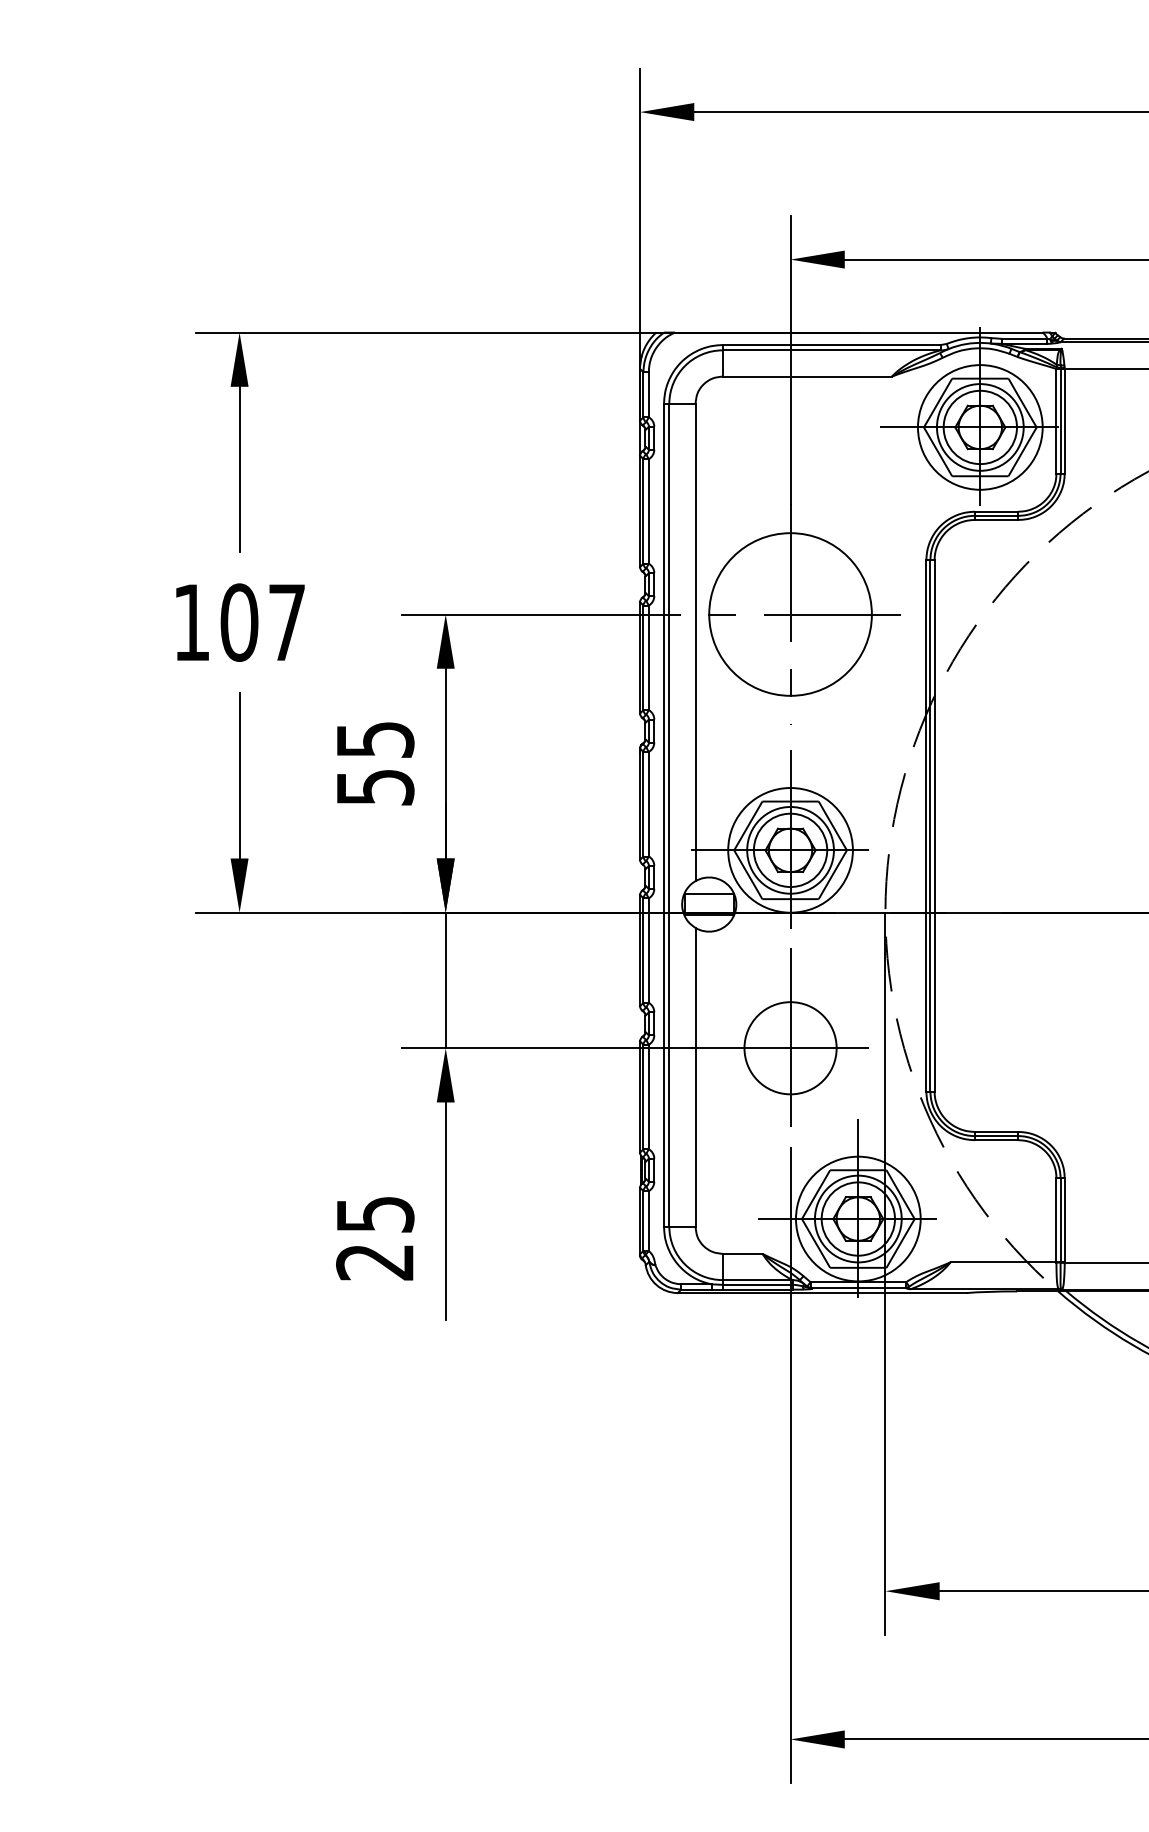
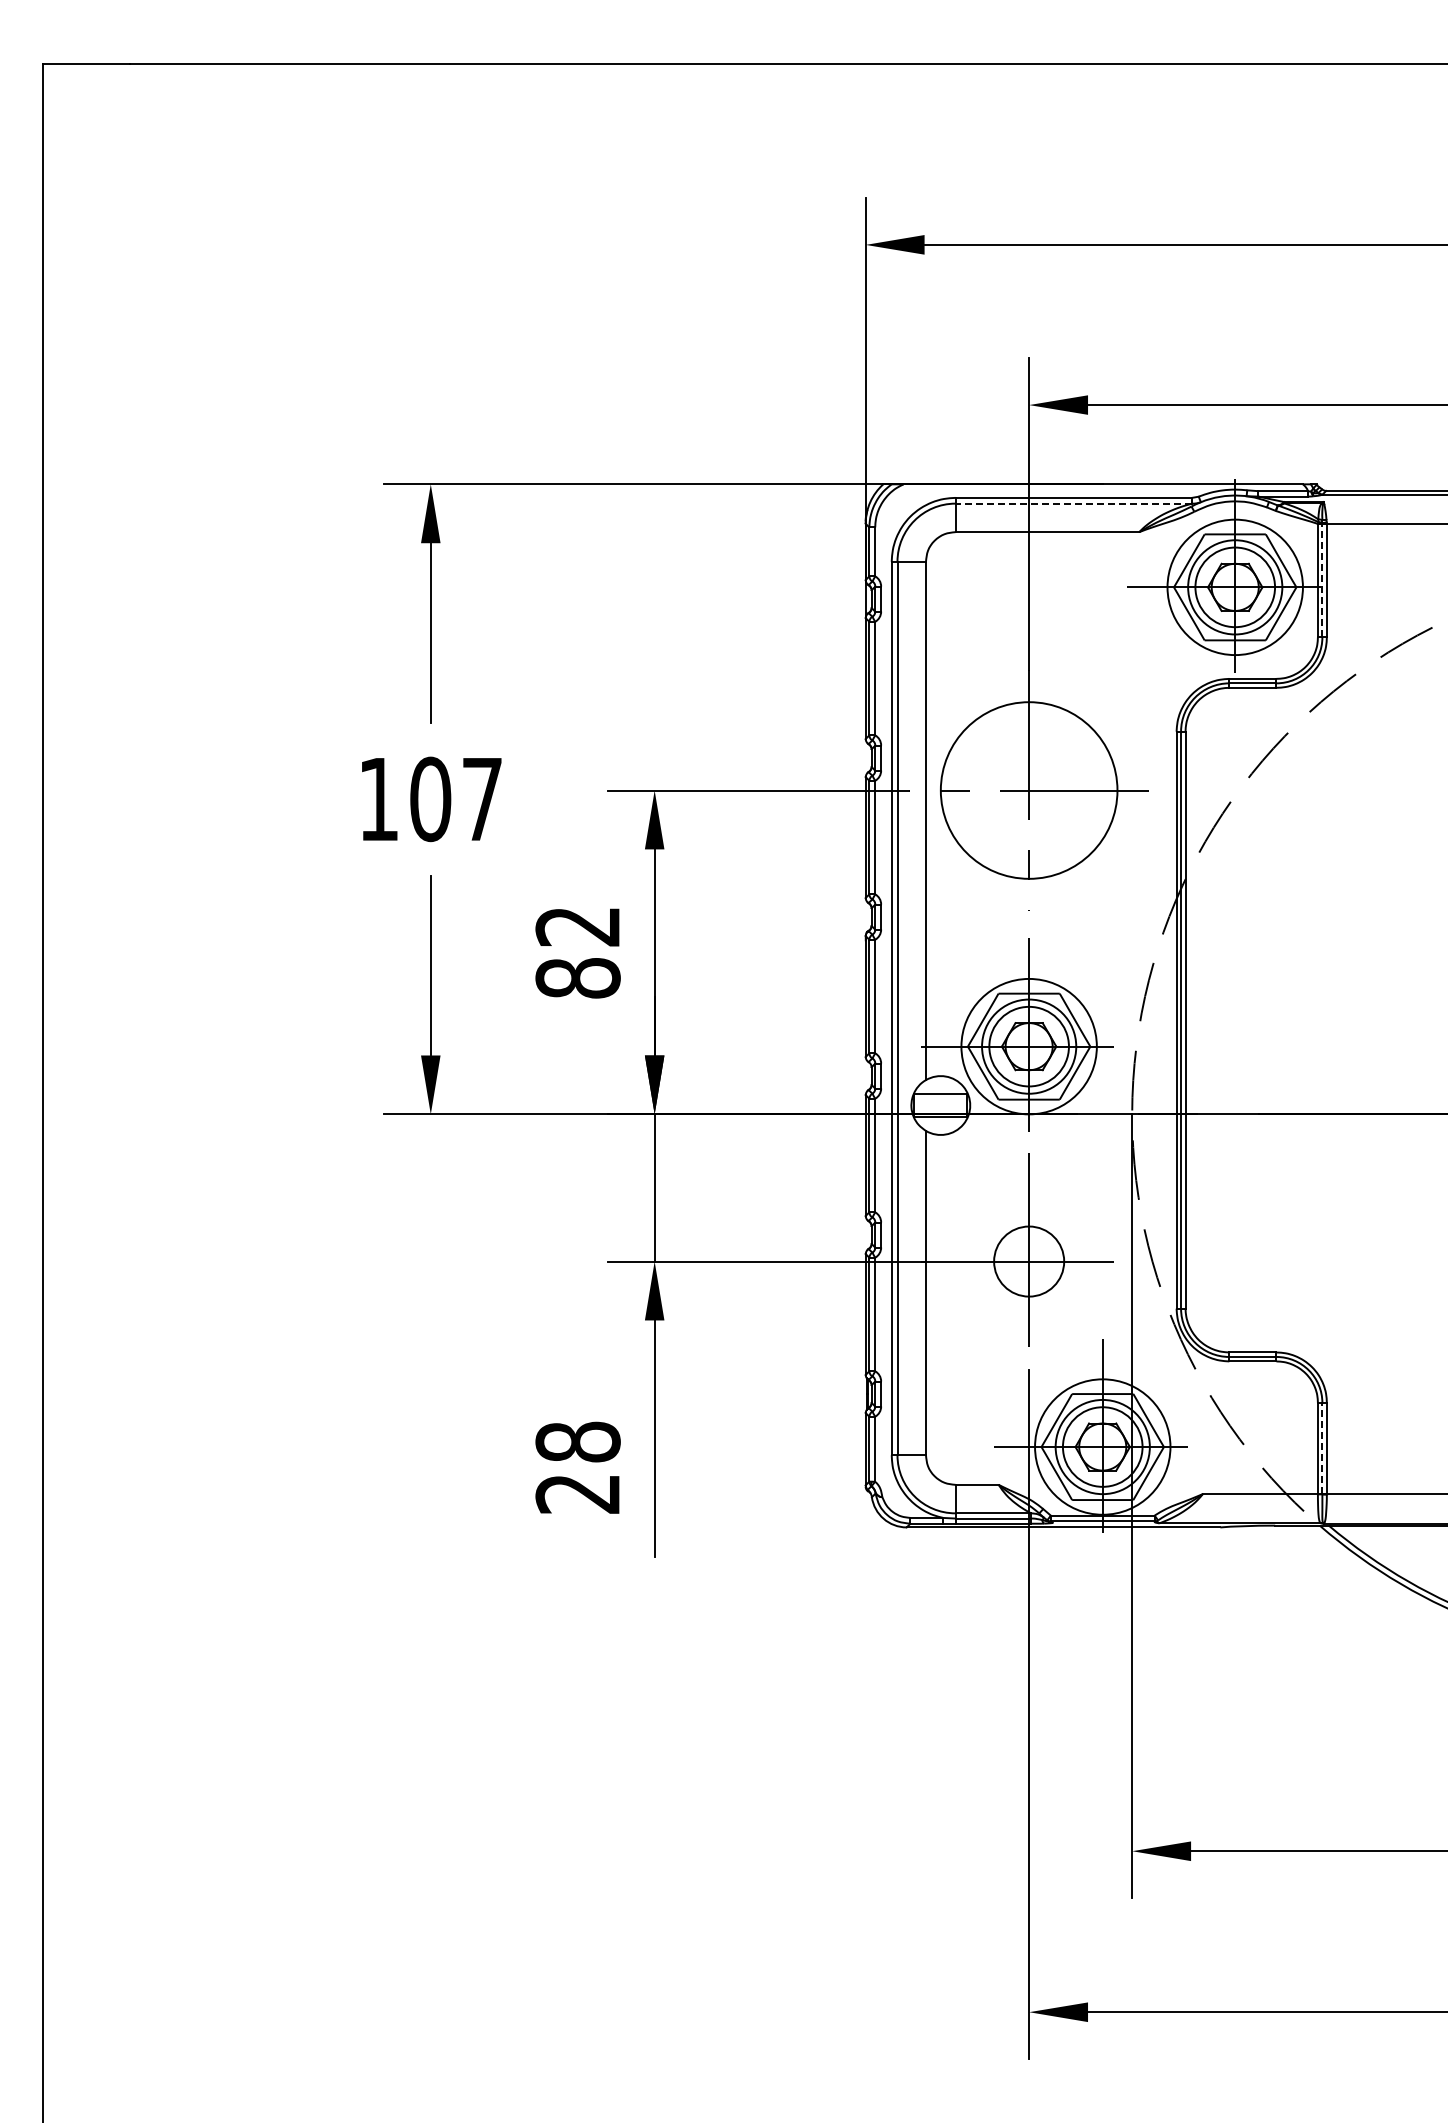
line: (831, 350) -> (1073, 503), solid -> dashed
line: (1060, 421) -> (1322, 580), solid -> dashed
text: (374, 763) -> (577, 952), 55 -> 82
circle: (790, 1048) -> (1029, 1261), size x0.7
text: (374, 1213) -> (577, 1441), 25 -> 28
line: (1060, 1220) -> (1322, 1448), solid -> dashed

